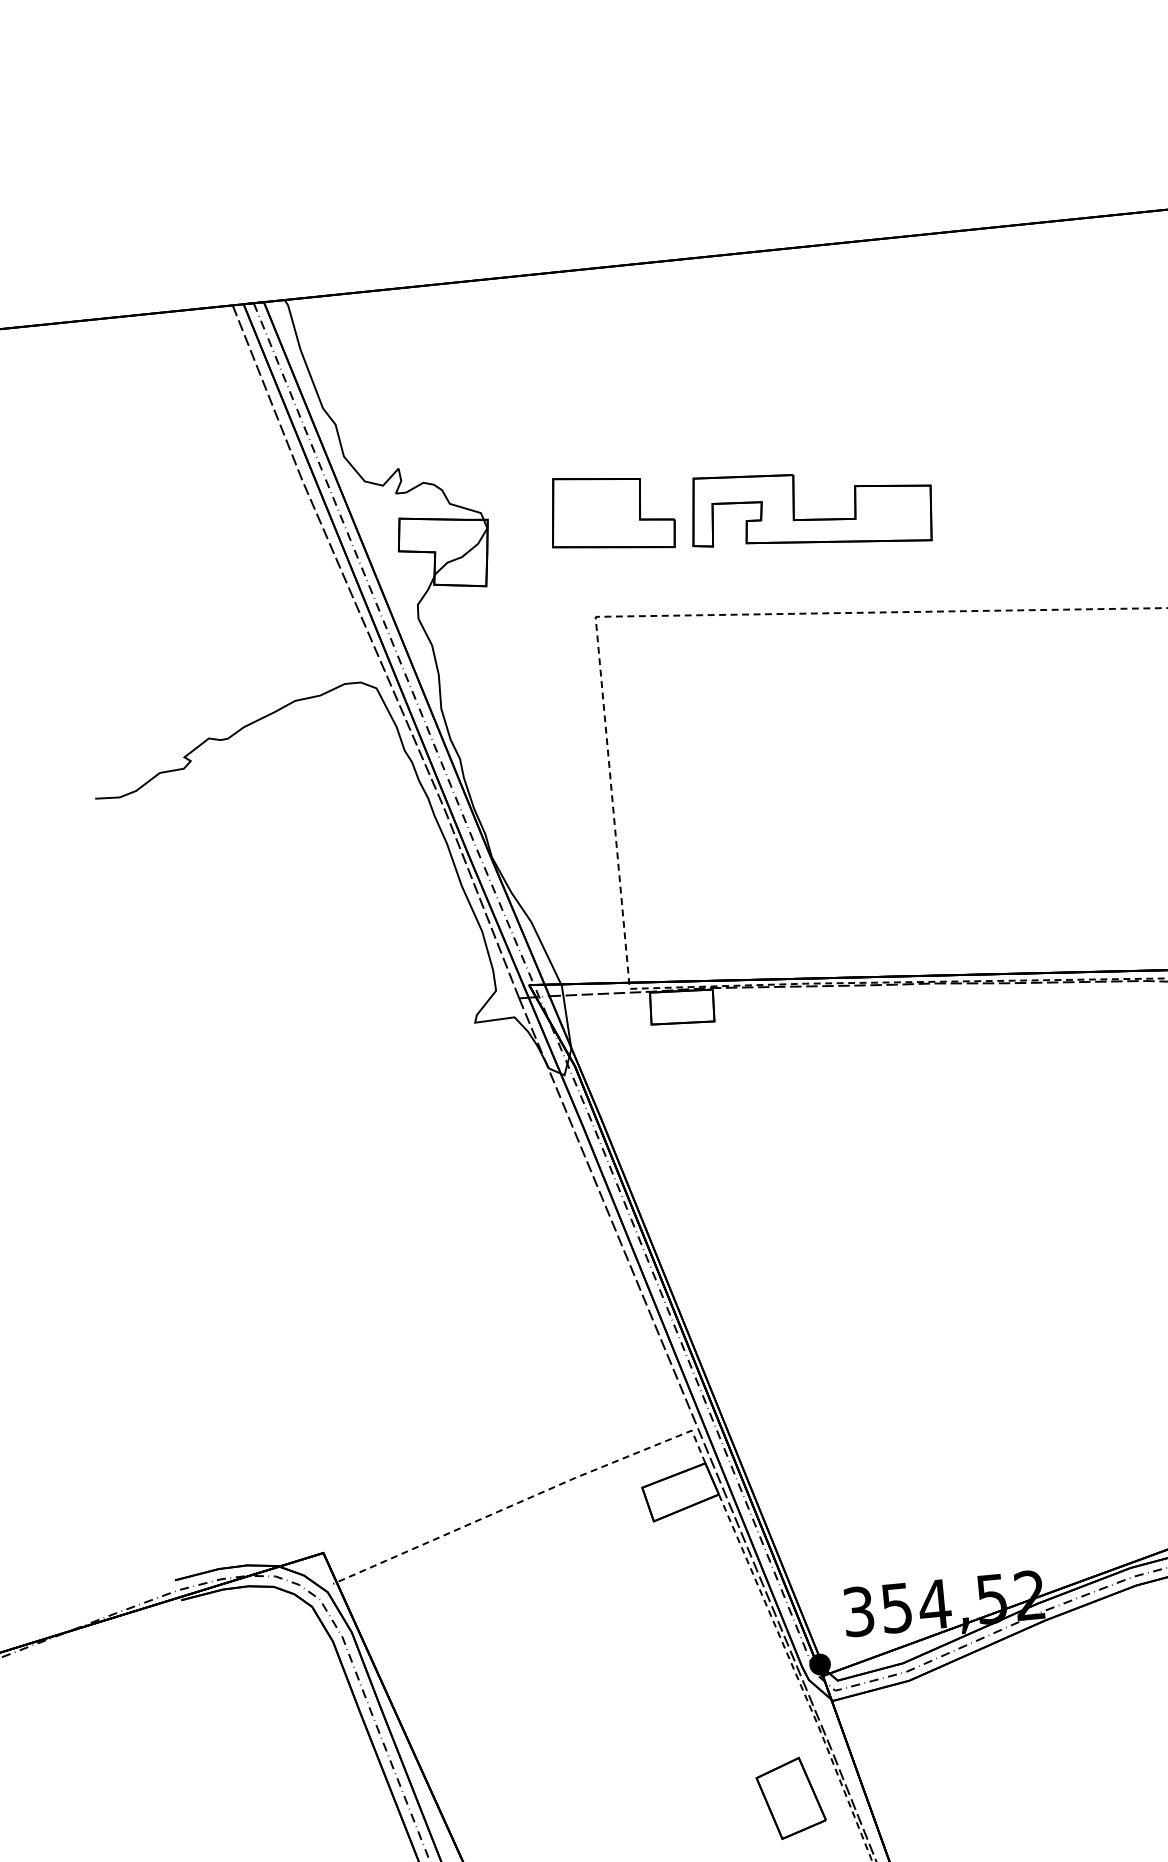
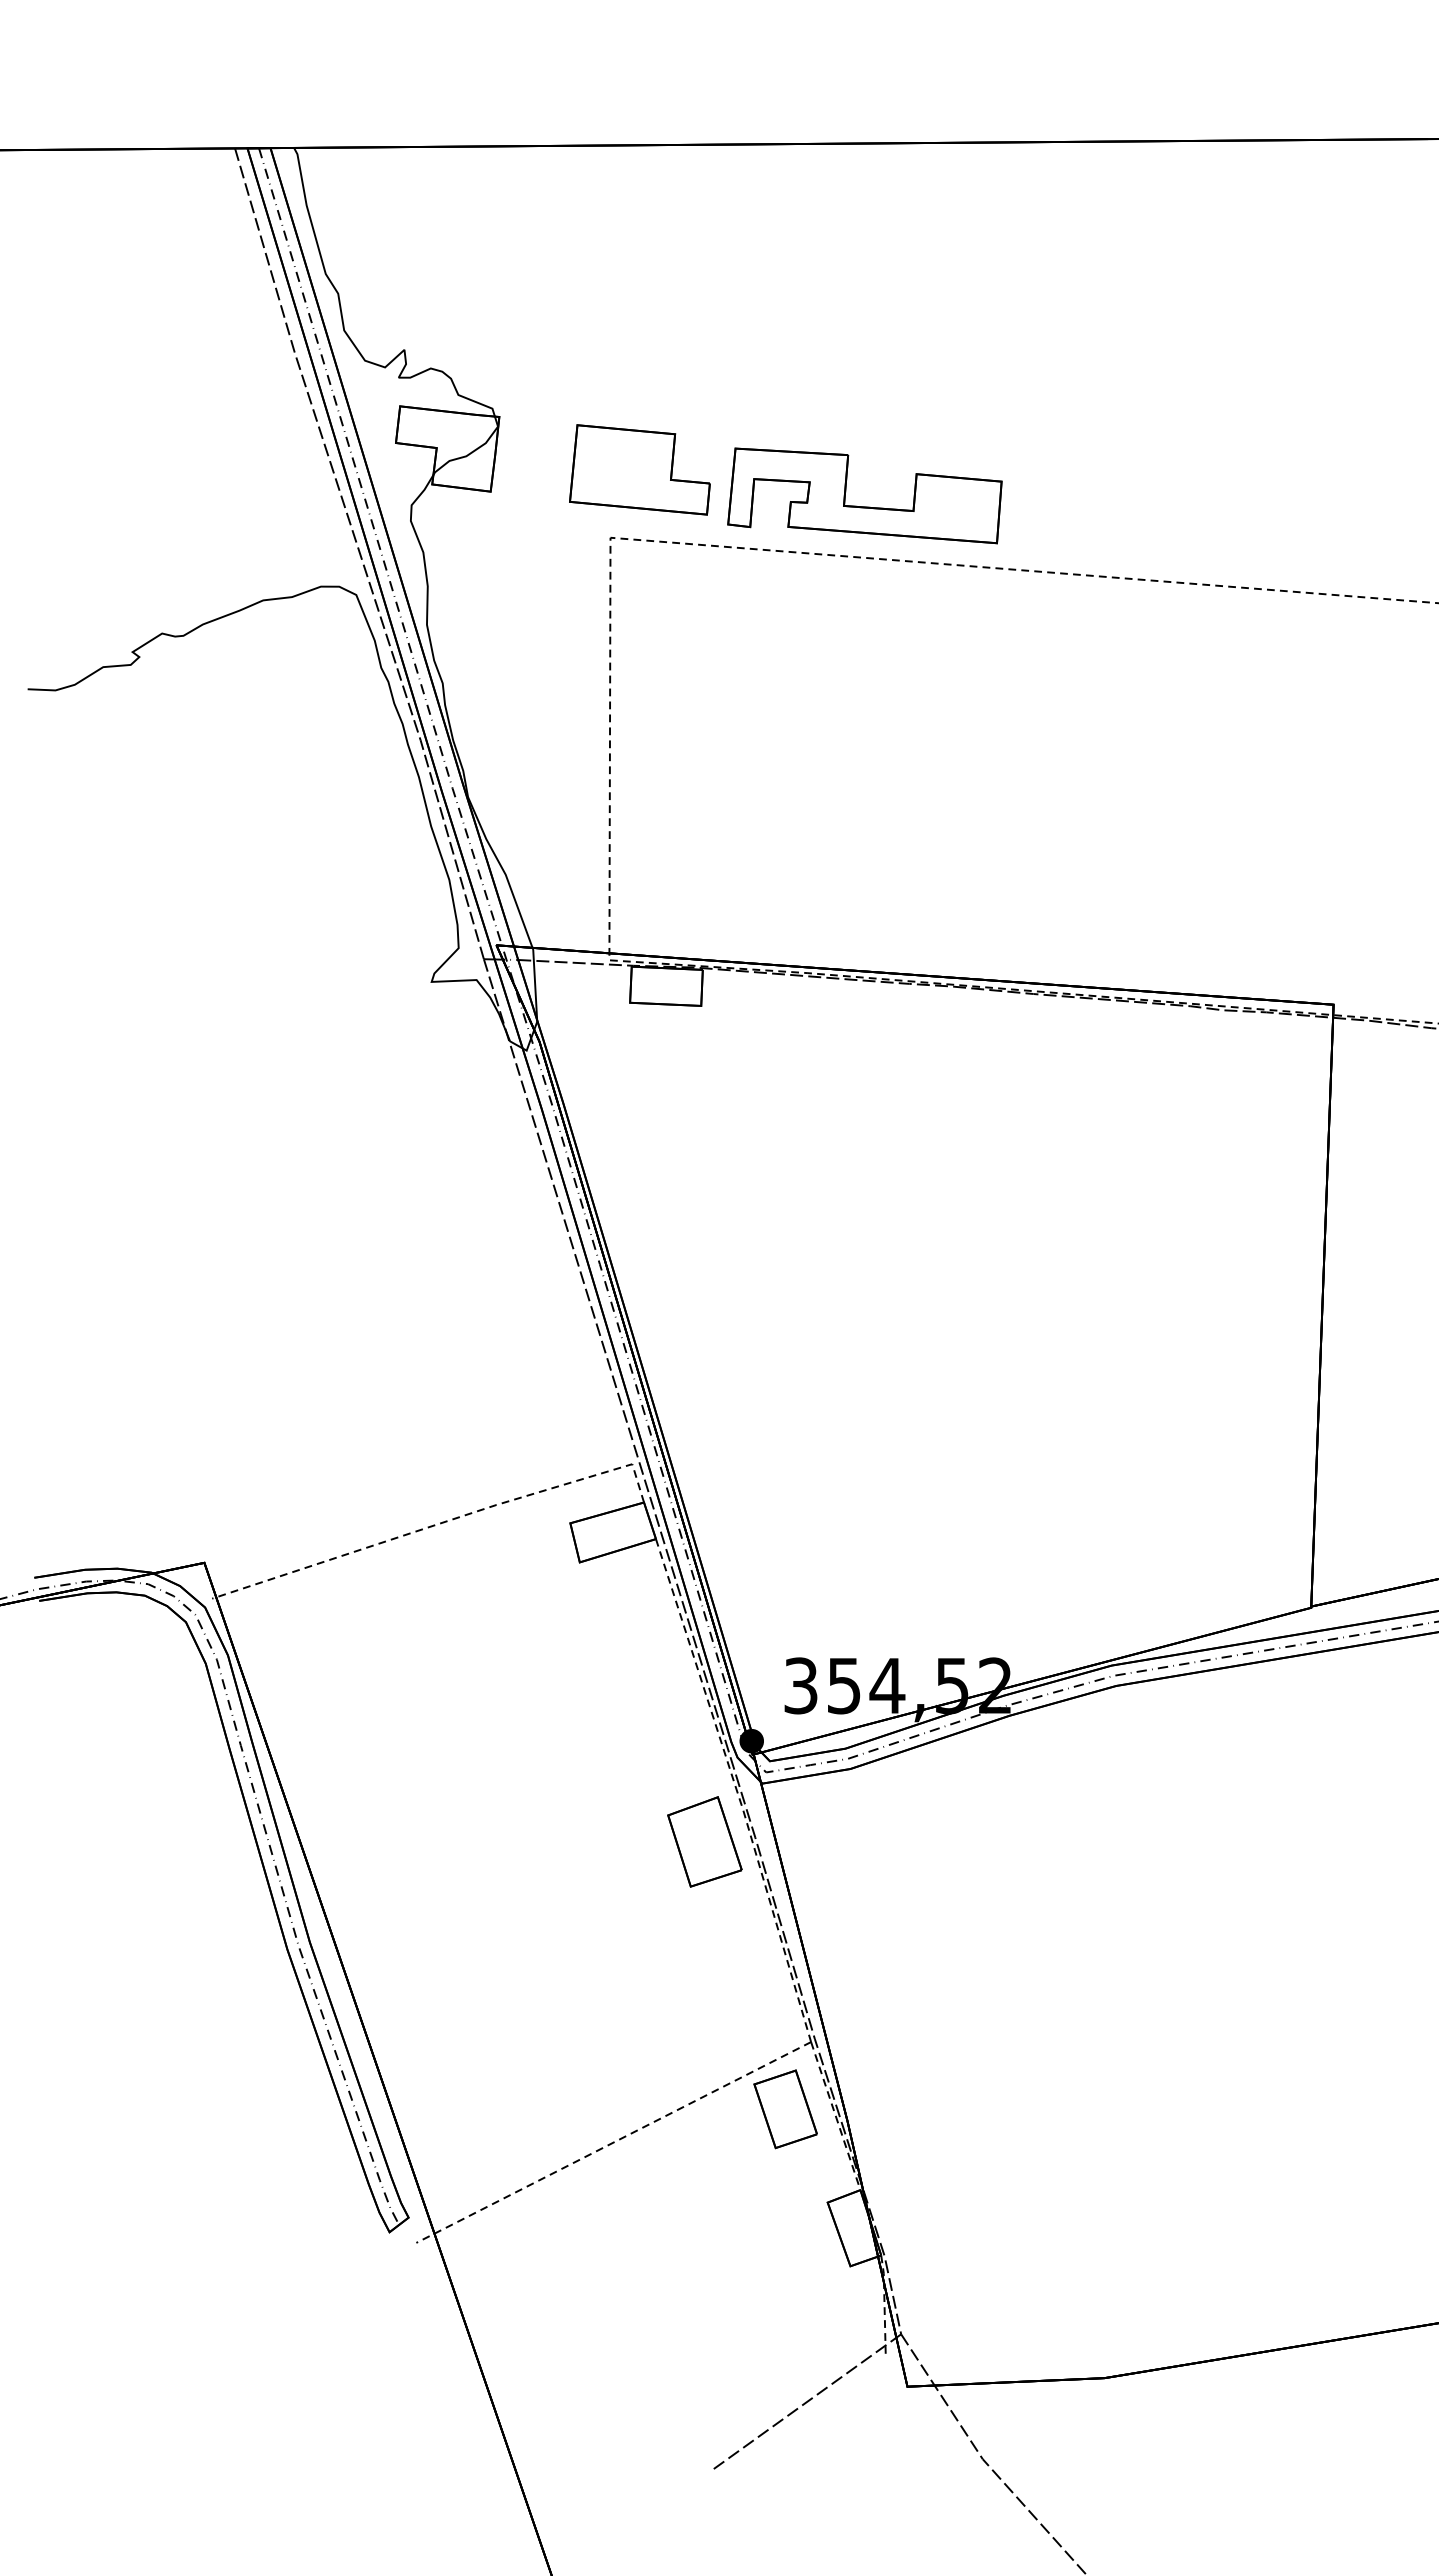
part: (611, 512) -> (639, 469), moved
part: (811, 518) -> (864, 506), moved
part: (790, 1798) -> (704, 1841), moved

